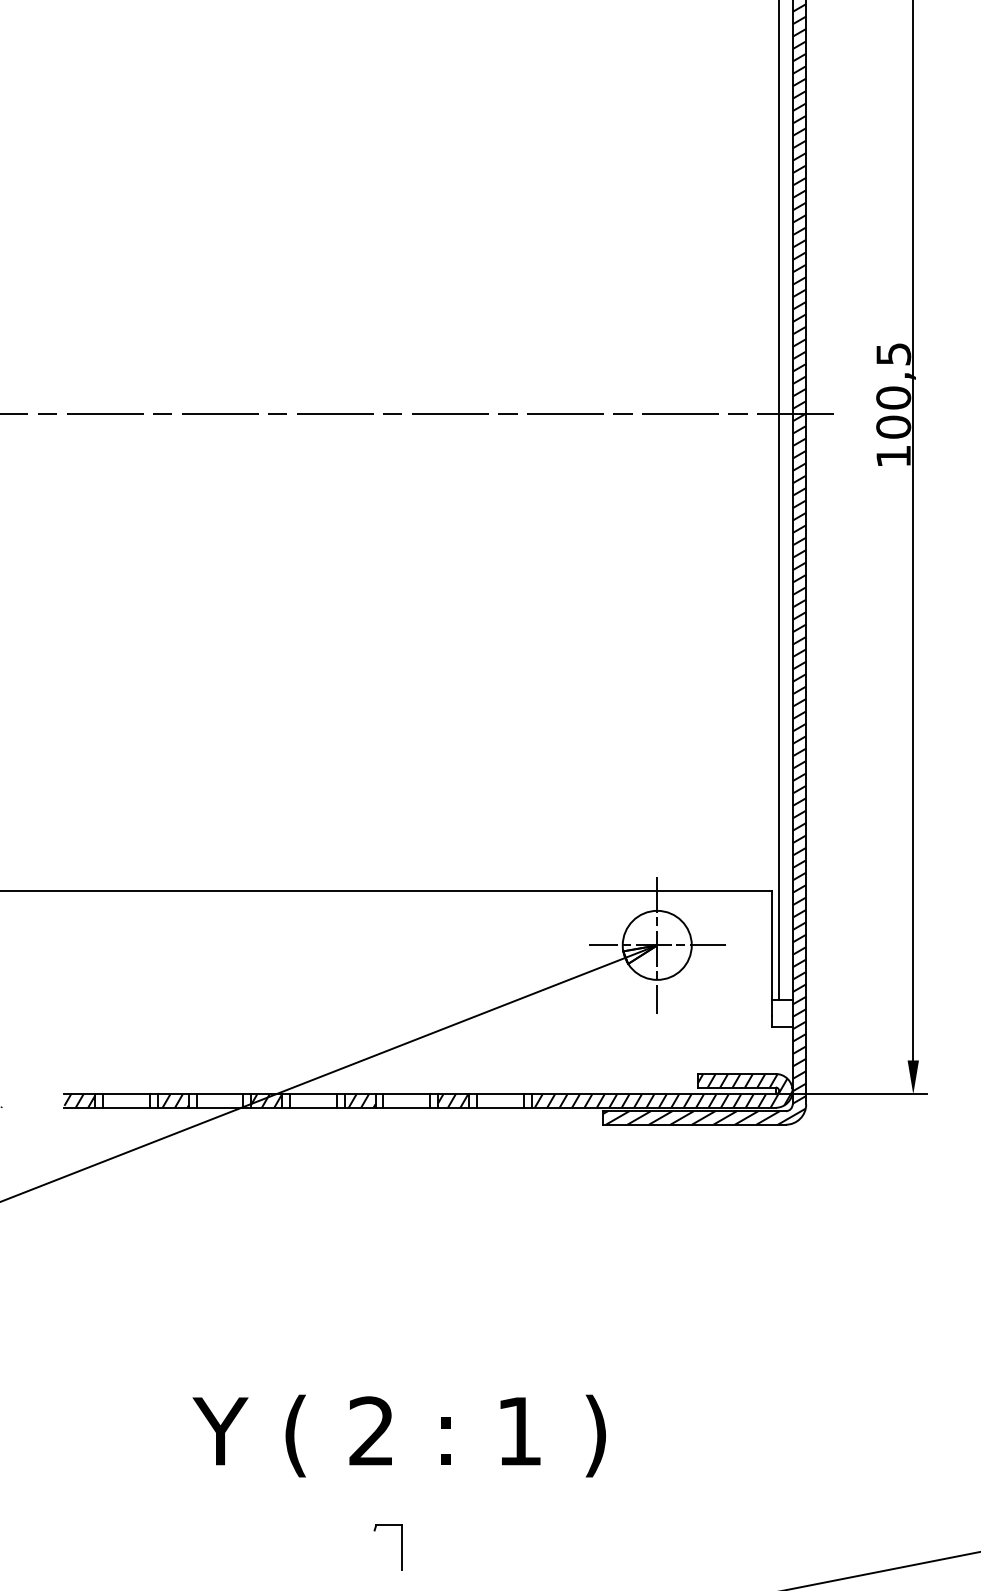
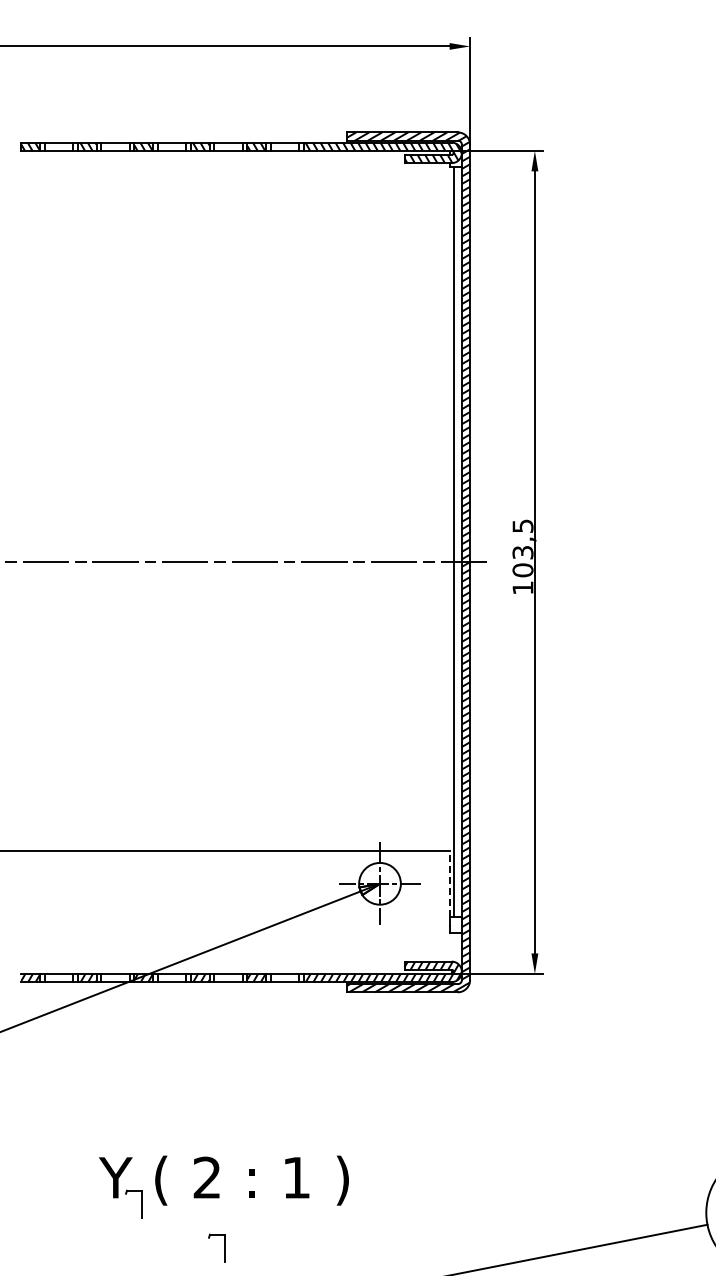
text: (892, 397) -> (522, 552), 100,5 -> 103,5
line: (772, 944) -> (449, 883), solid -> dashed
part: (263, 1473) -> (141, 1203), added

